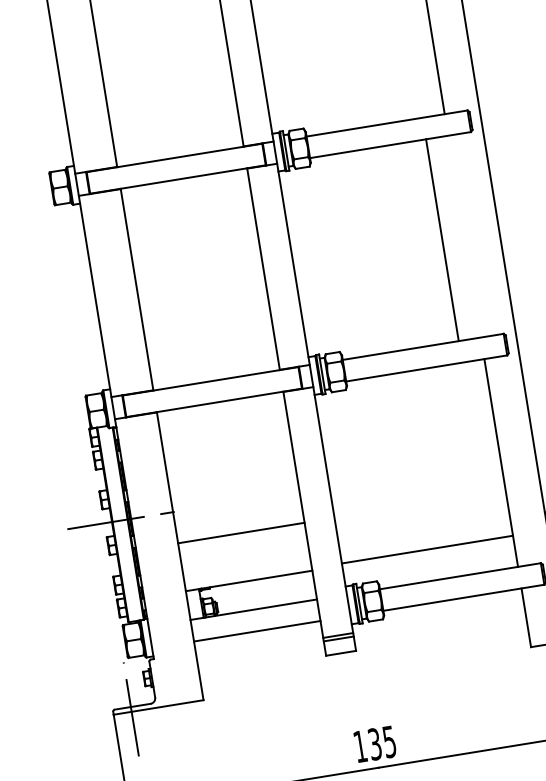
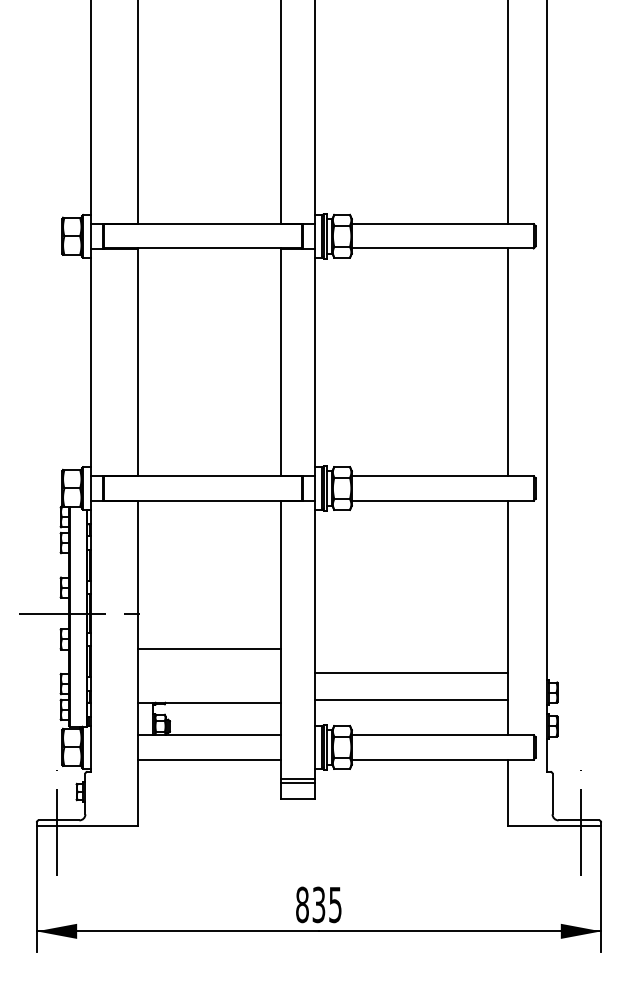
line: (442, 240) -> (507, 362), moved
line: (422, 526) -> (410, 673), added
text: (360, 746) -> (302, 904), 135 -> 835

